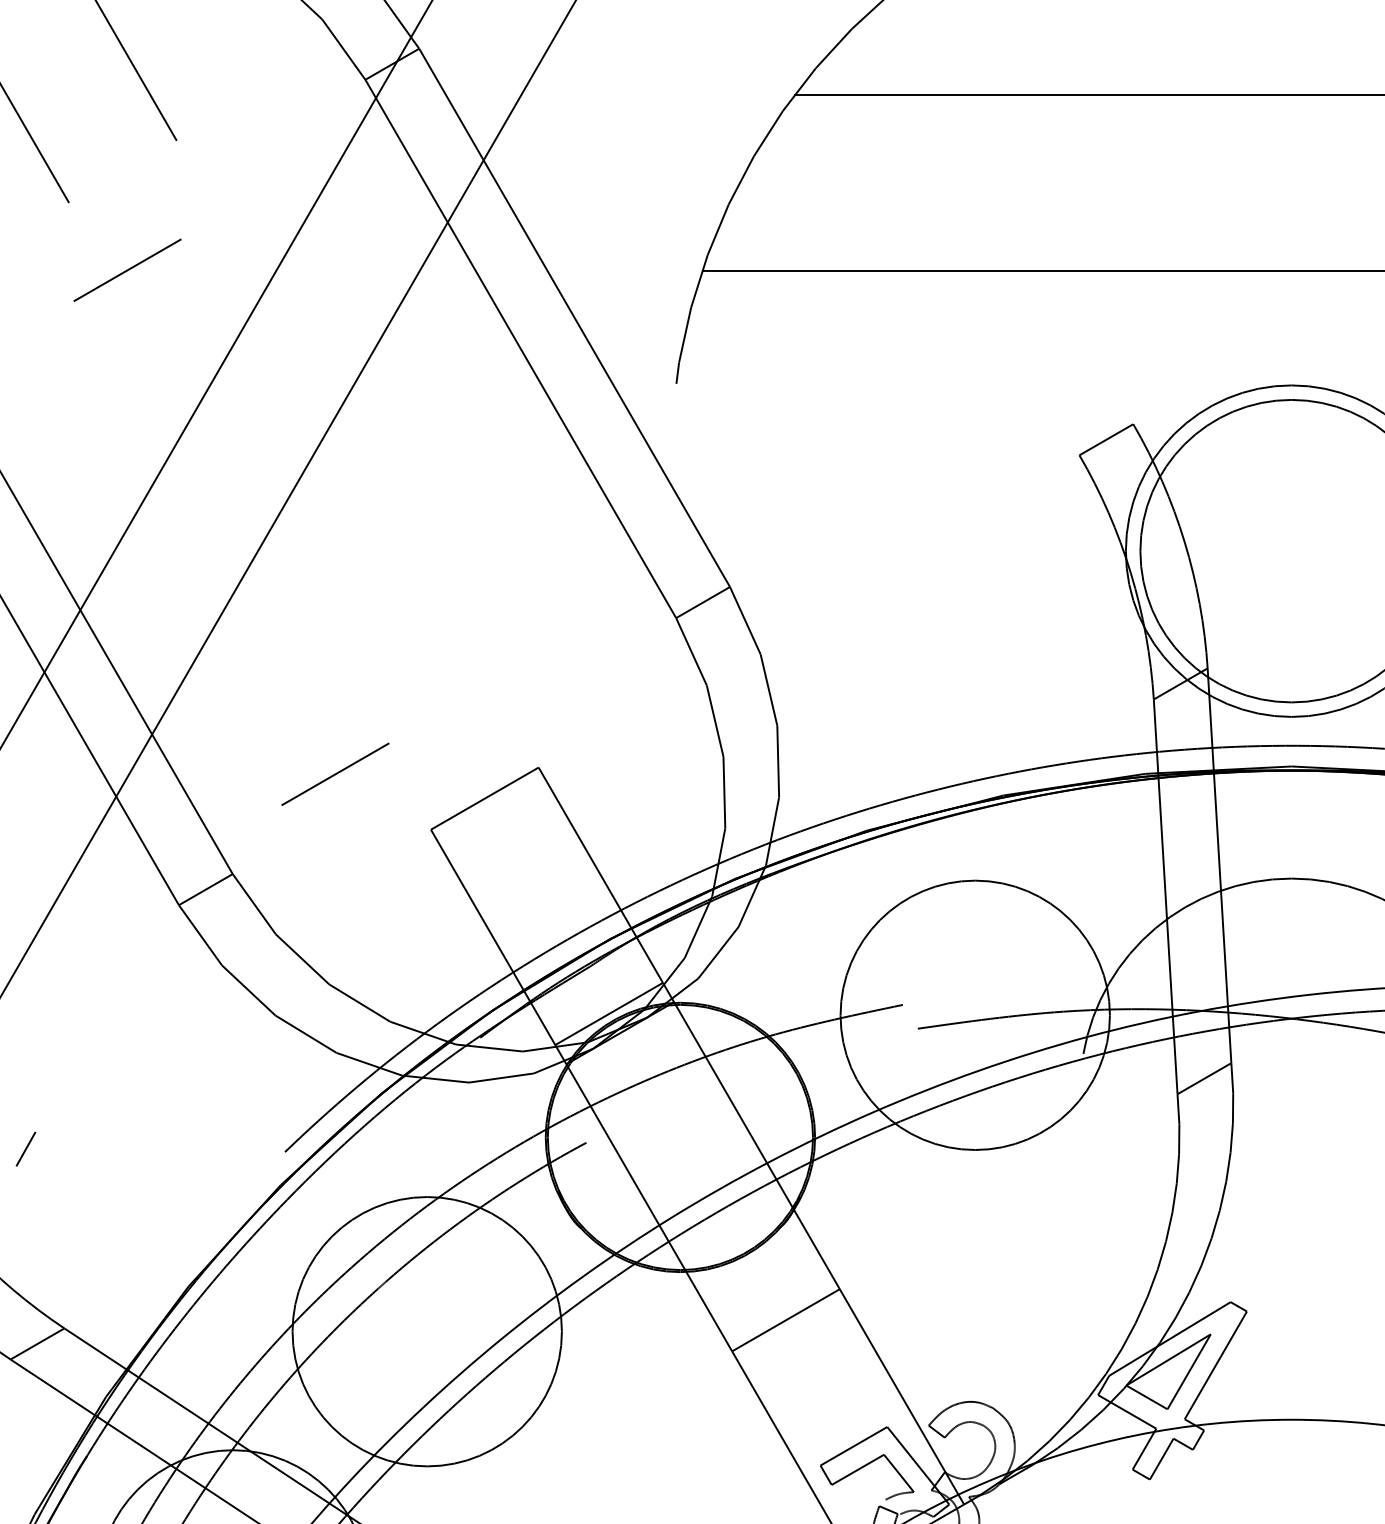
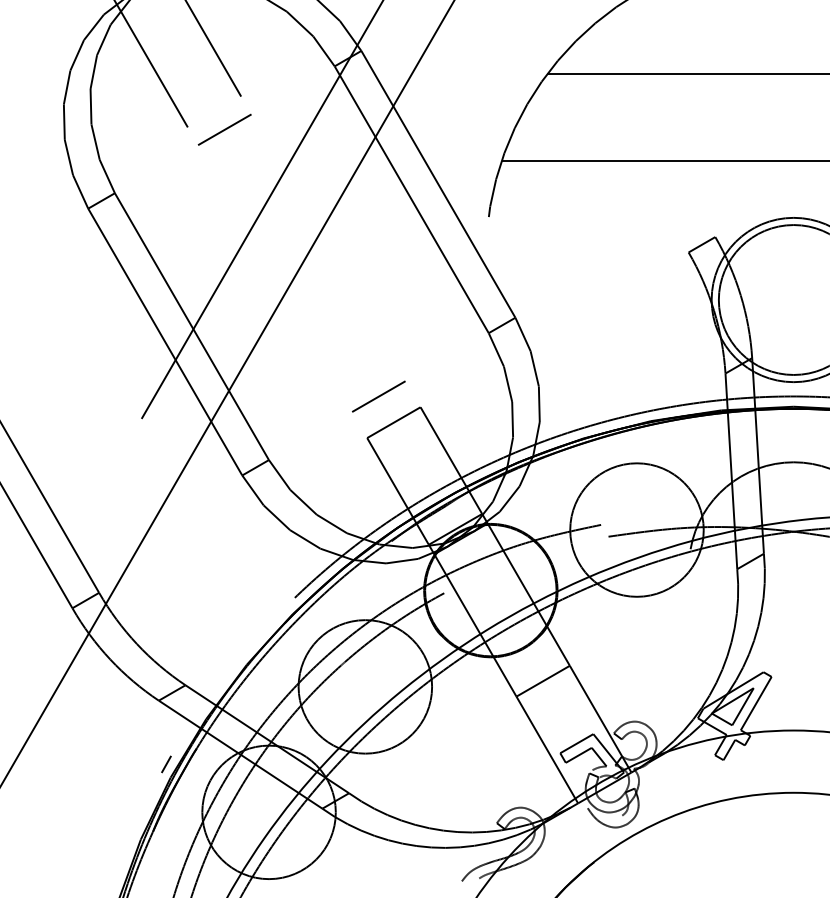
line: (126, 269) -> (224, 129), moved
line: (334, 774) -> (378, 396), moved
line: (26, 1149) -> (166, 764), moved

